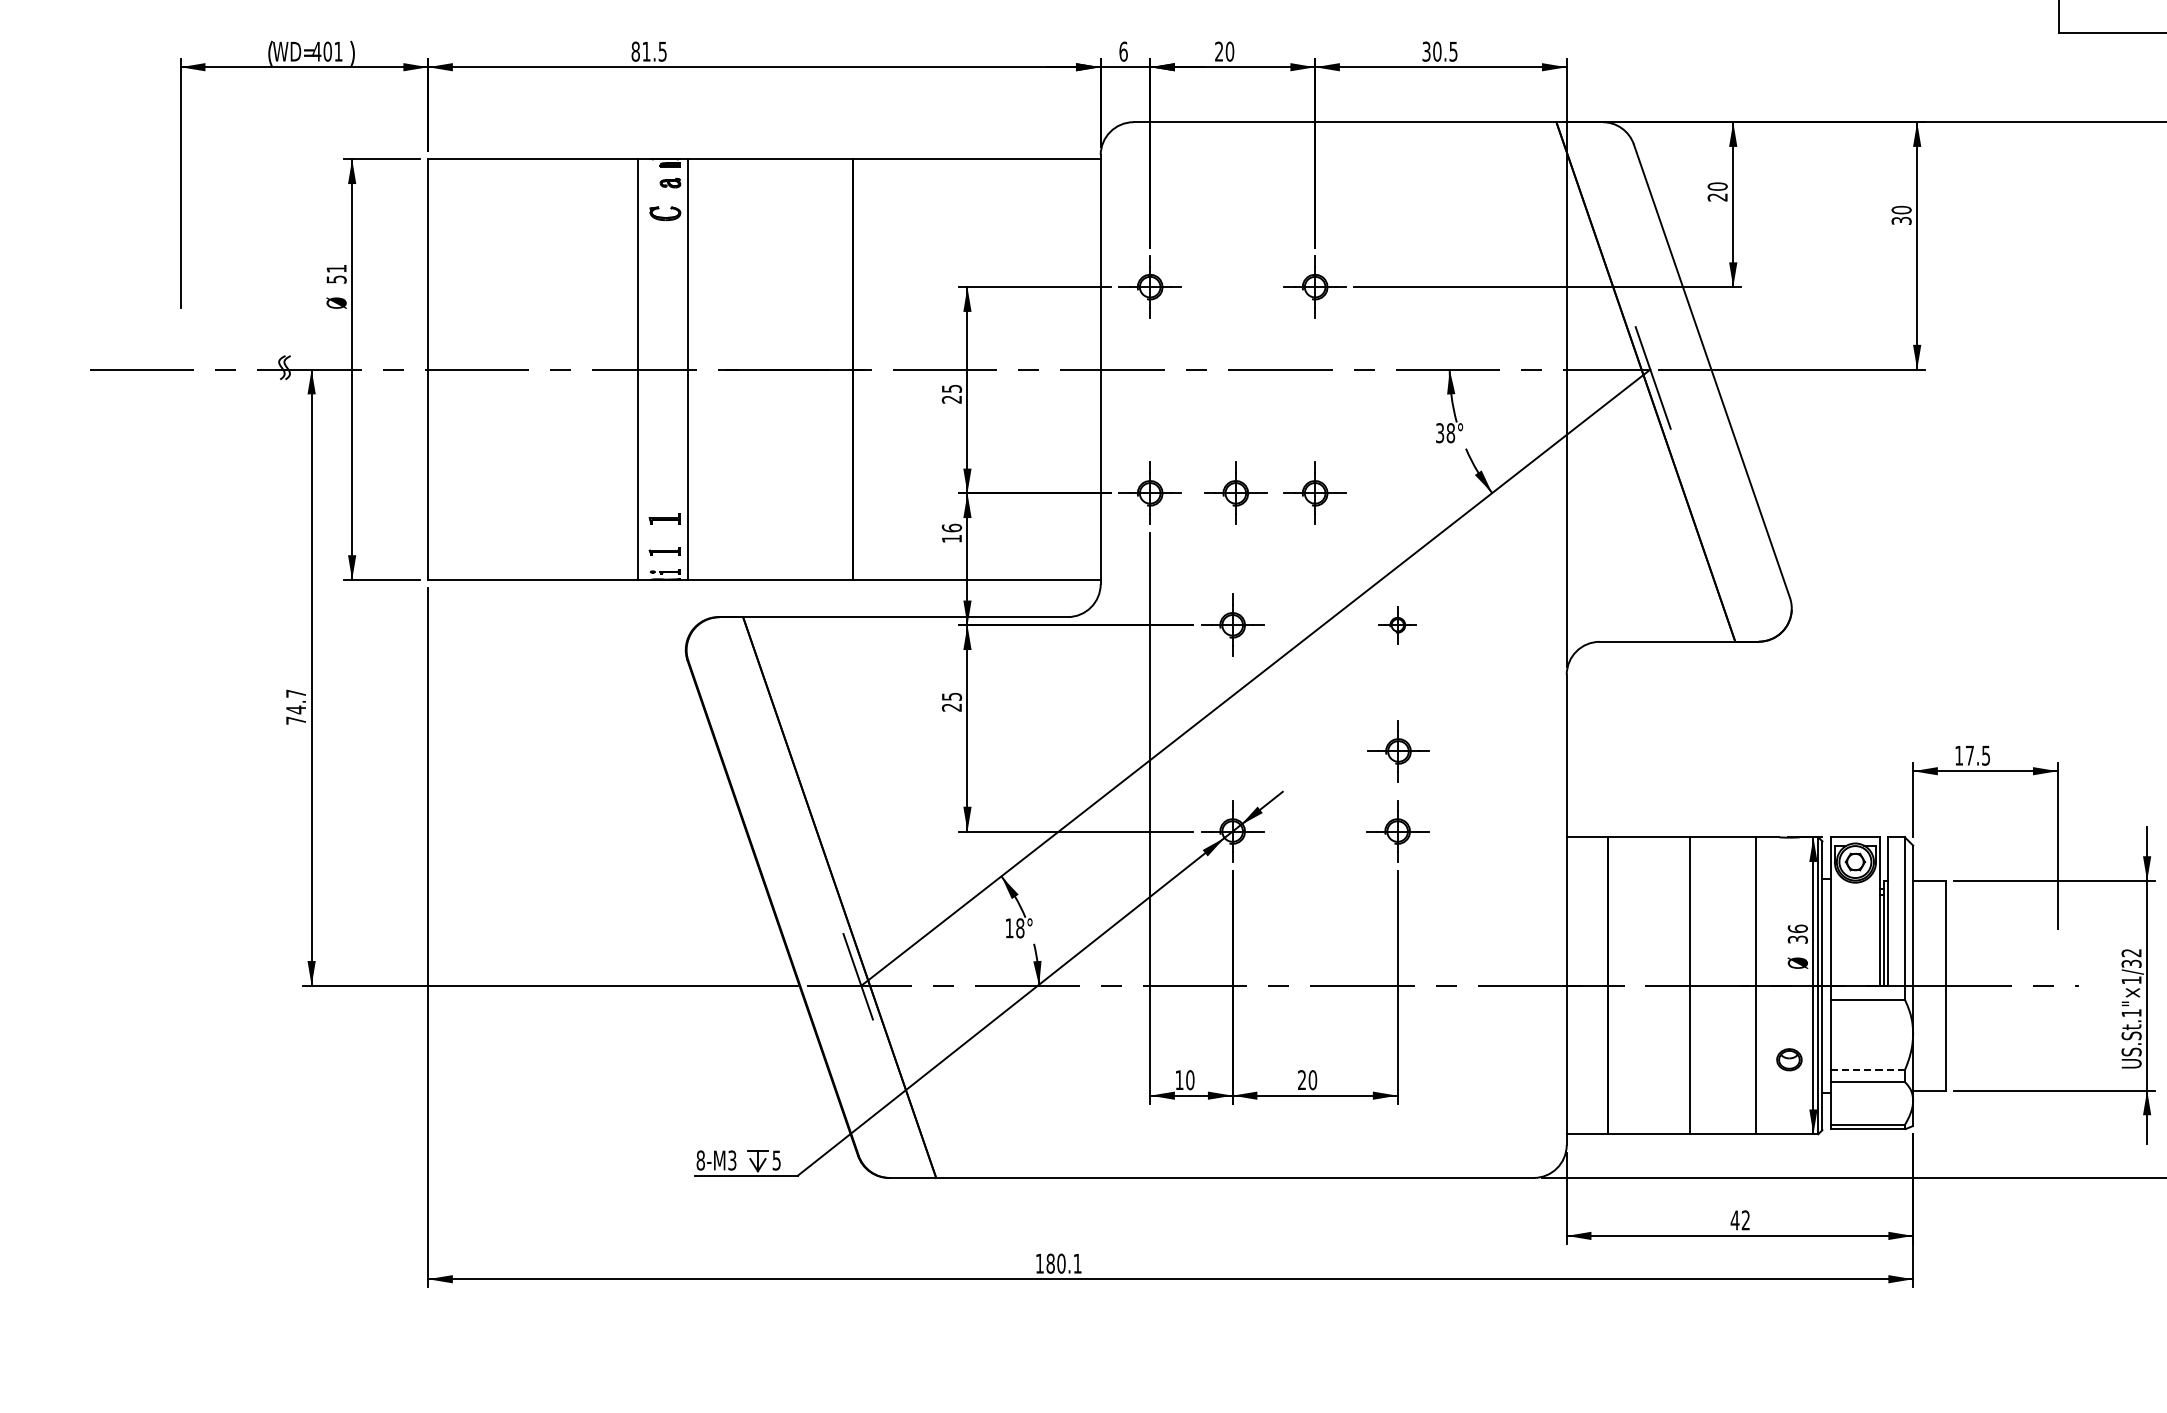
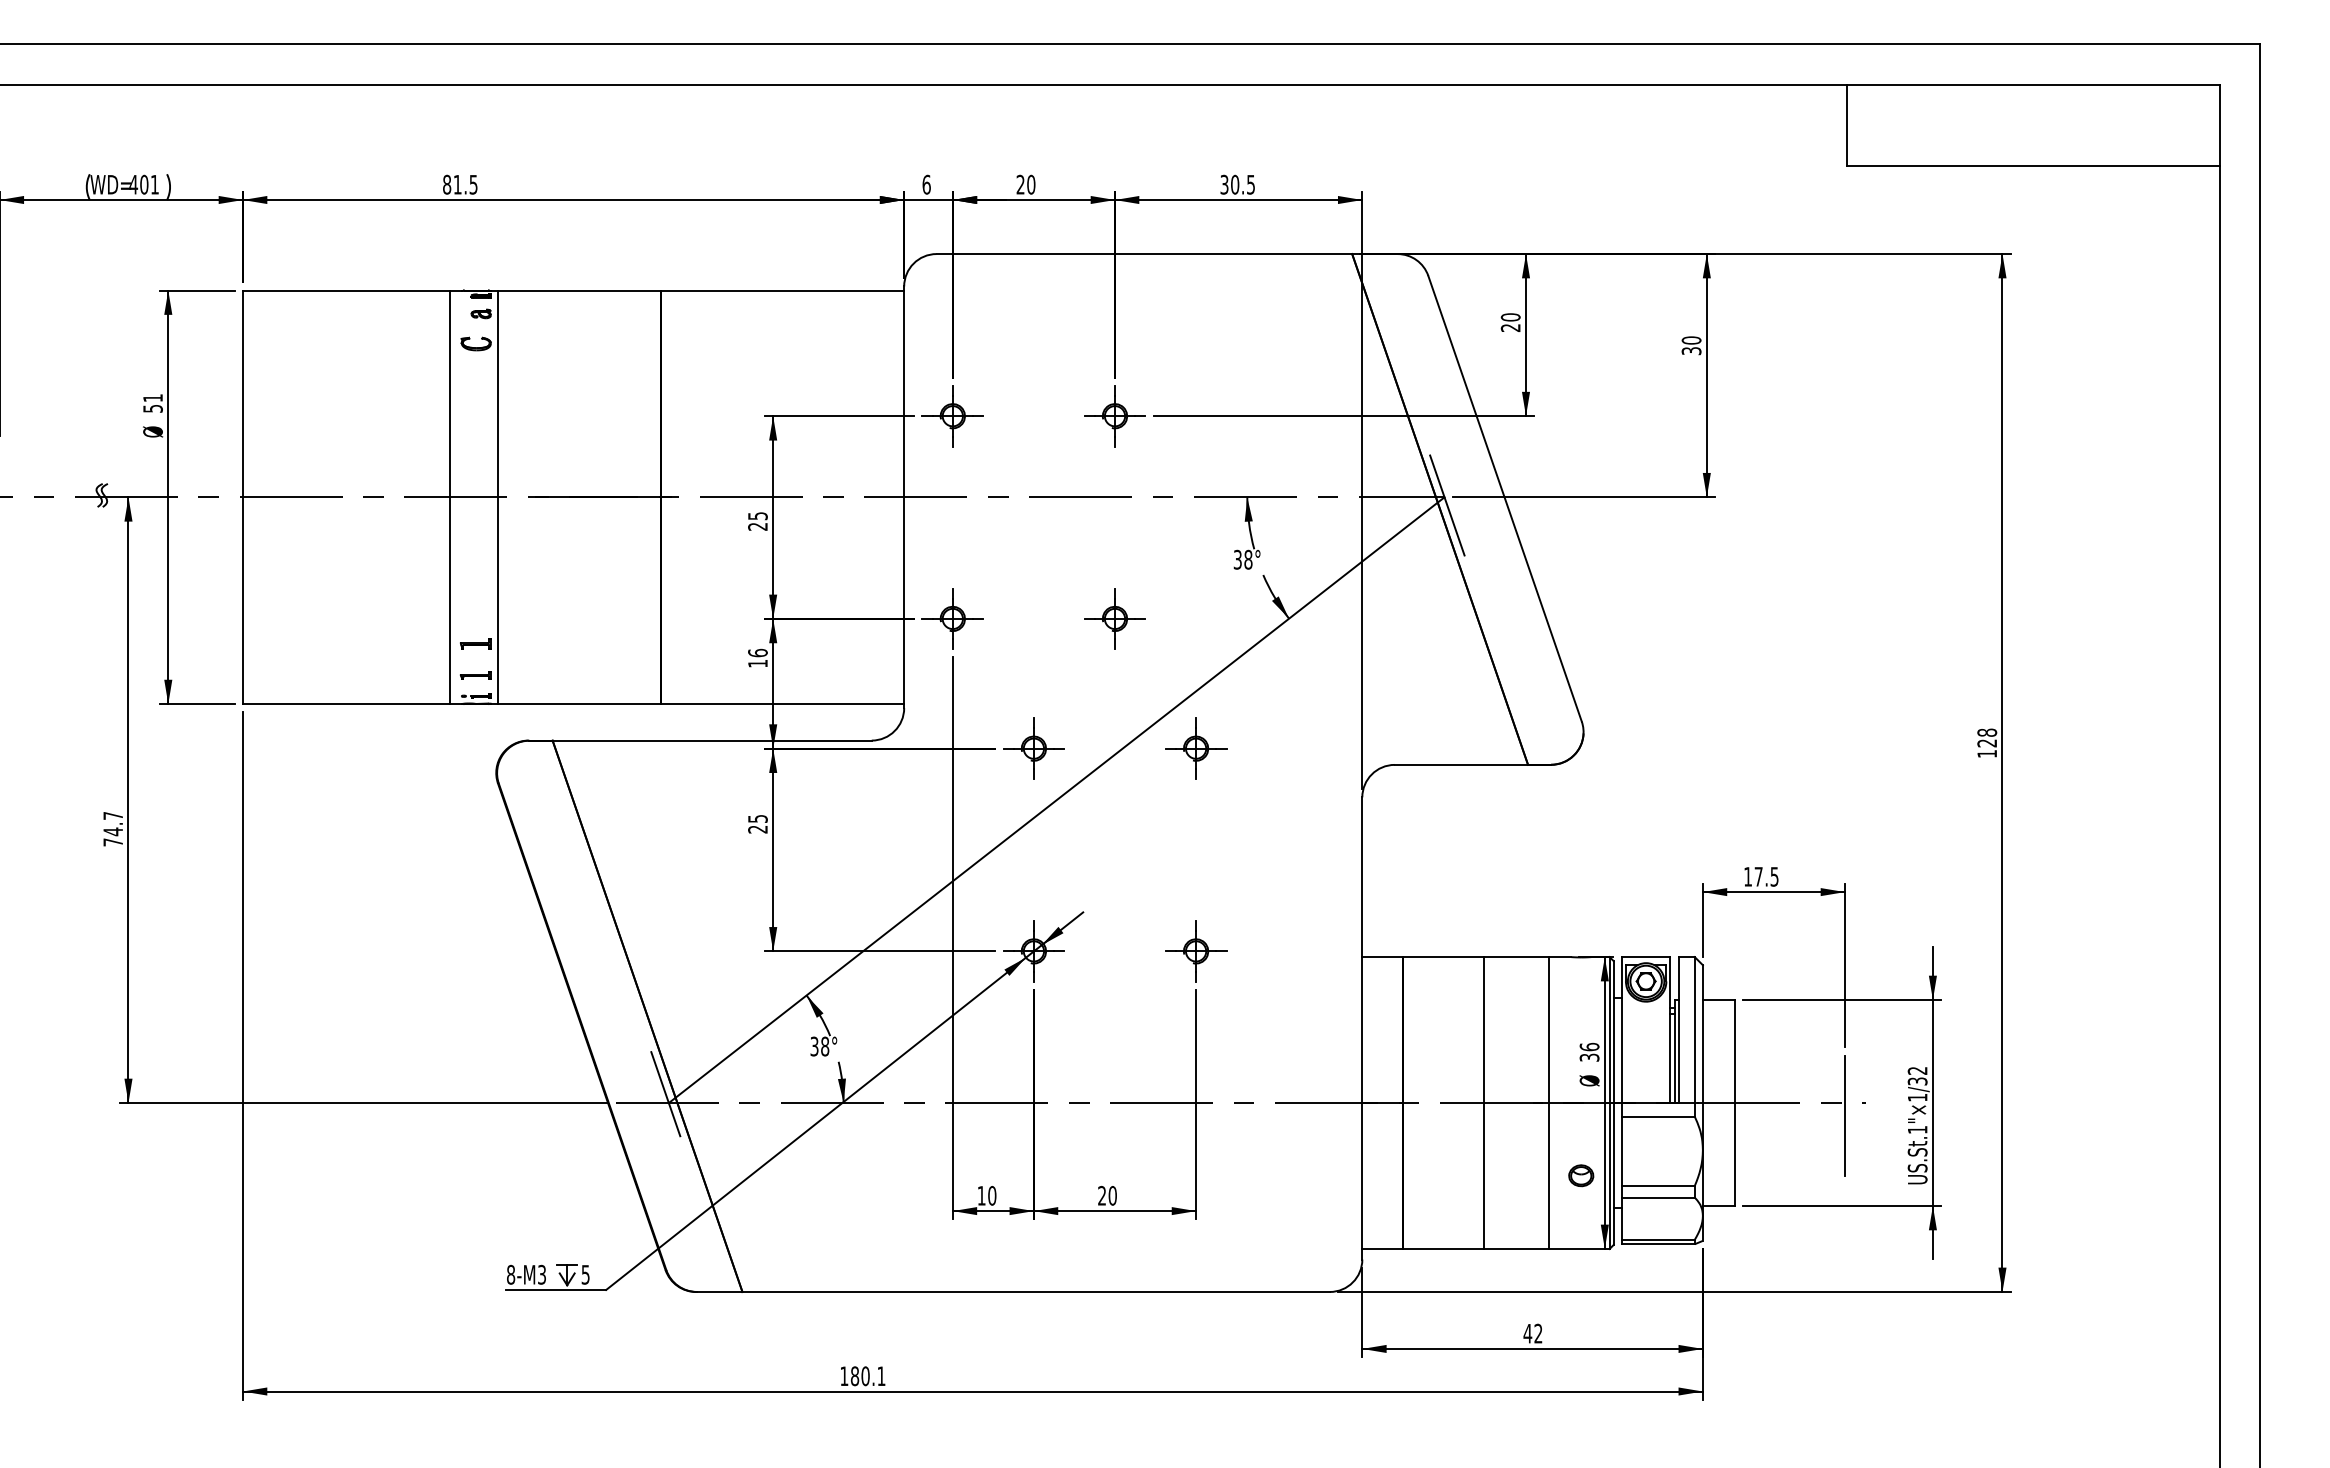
part: (1235, 492) -> (1036, 618), removed
part: (1398, 625) -> (1196, 748), size x1.67
part: (1398, 751) -> (1196, 872), removed
text: (1009, 928) -> (814, 1046), 18° -> 38°
line: (2058, 998) -> (1845, 1115), added
line: (1867, 1069) -> (1658, 1185), dashed -> solid

